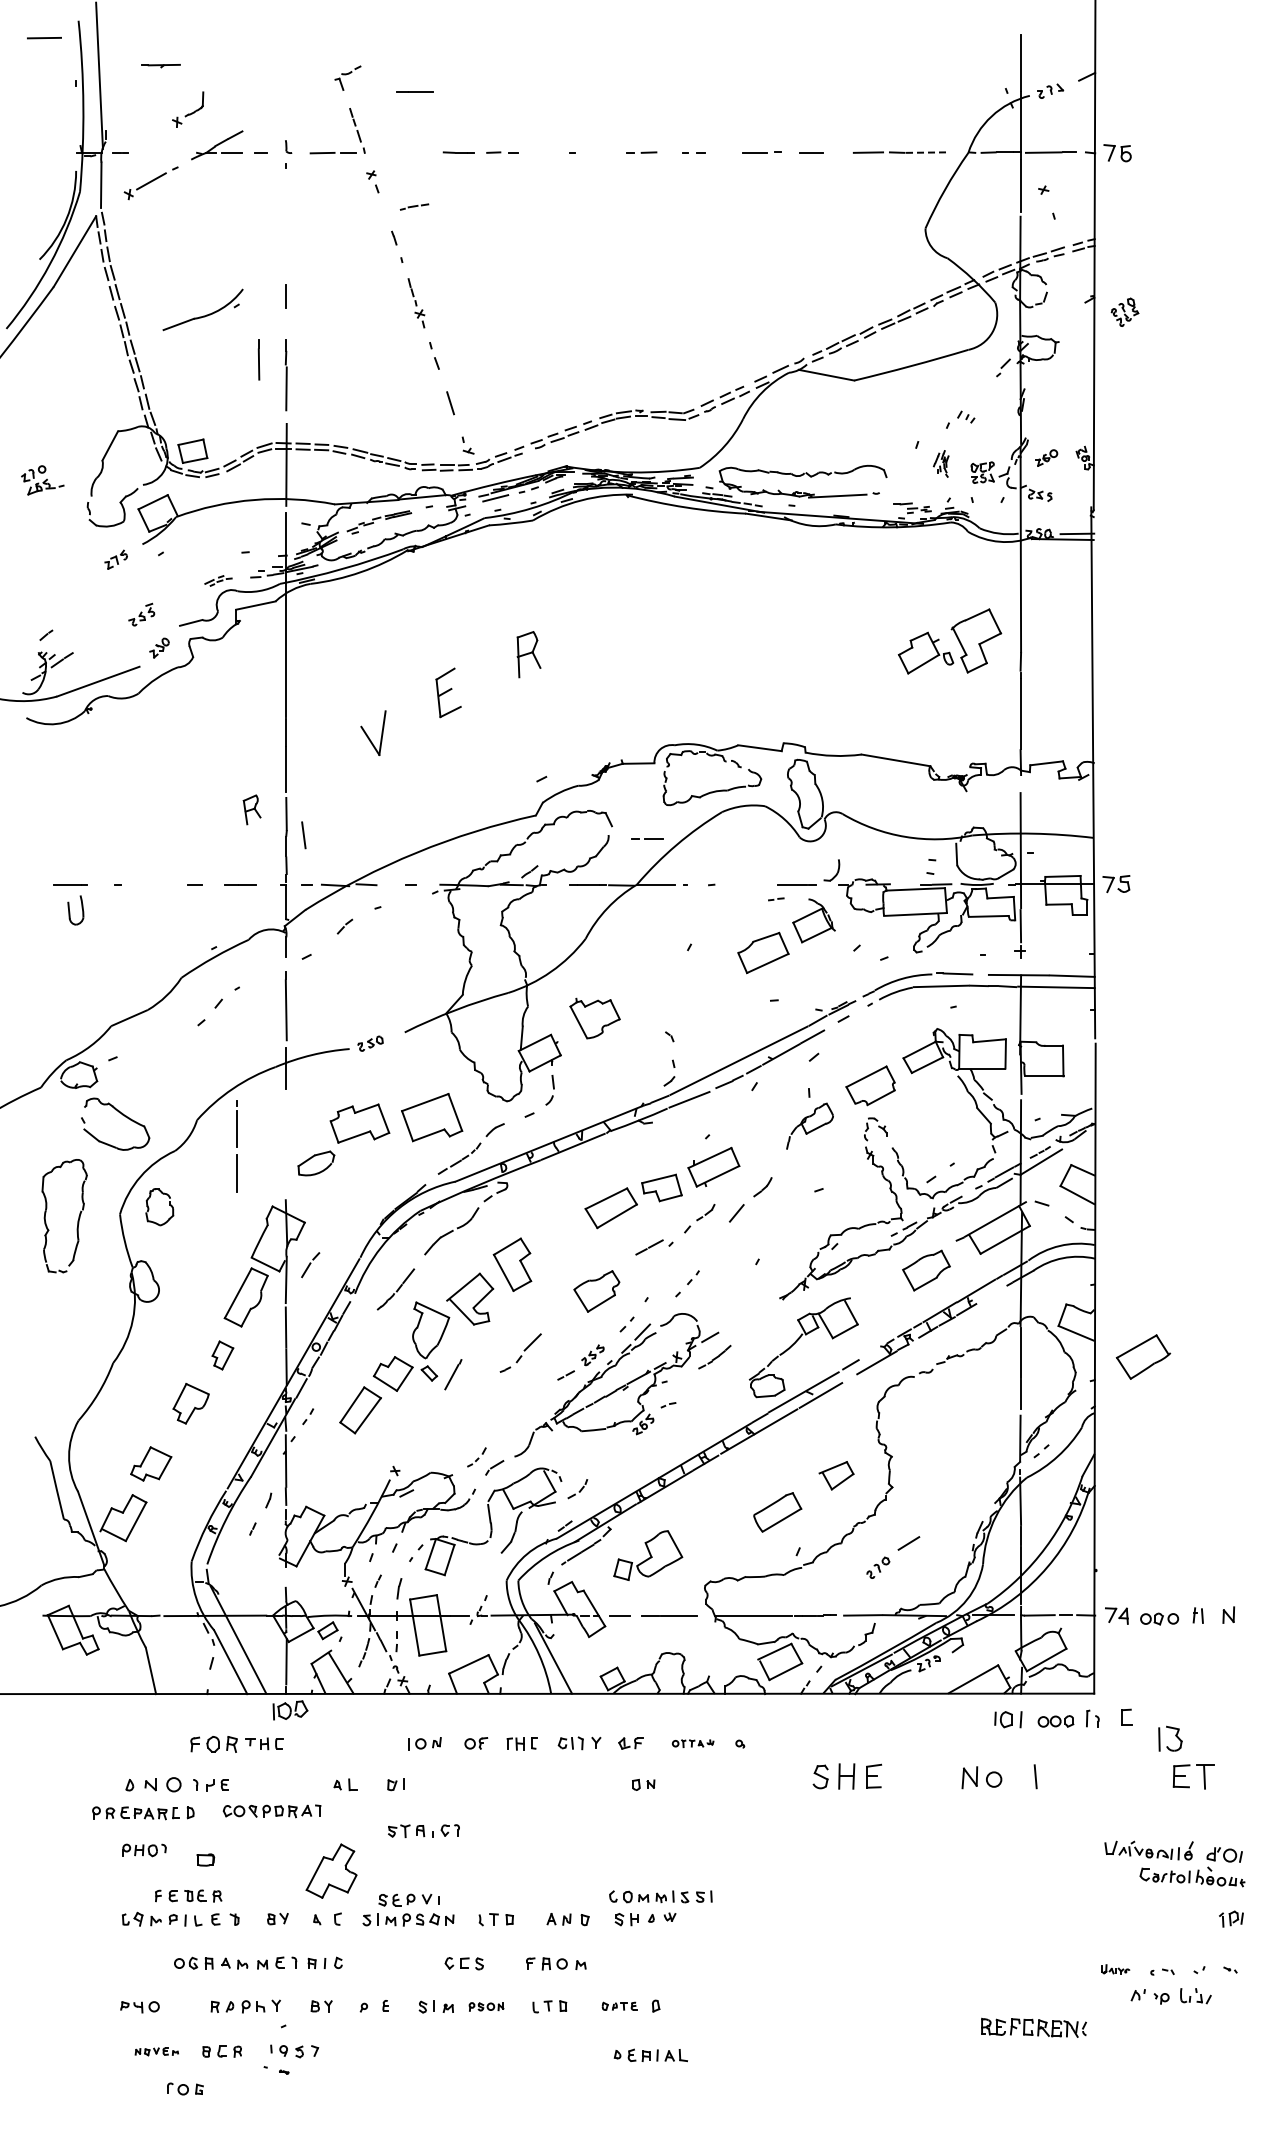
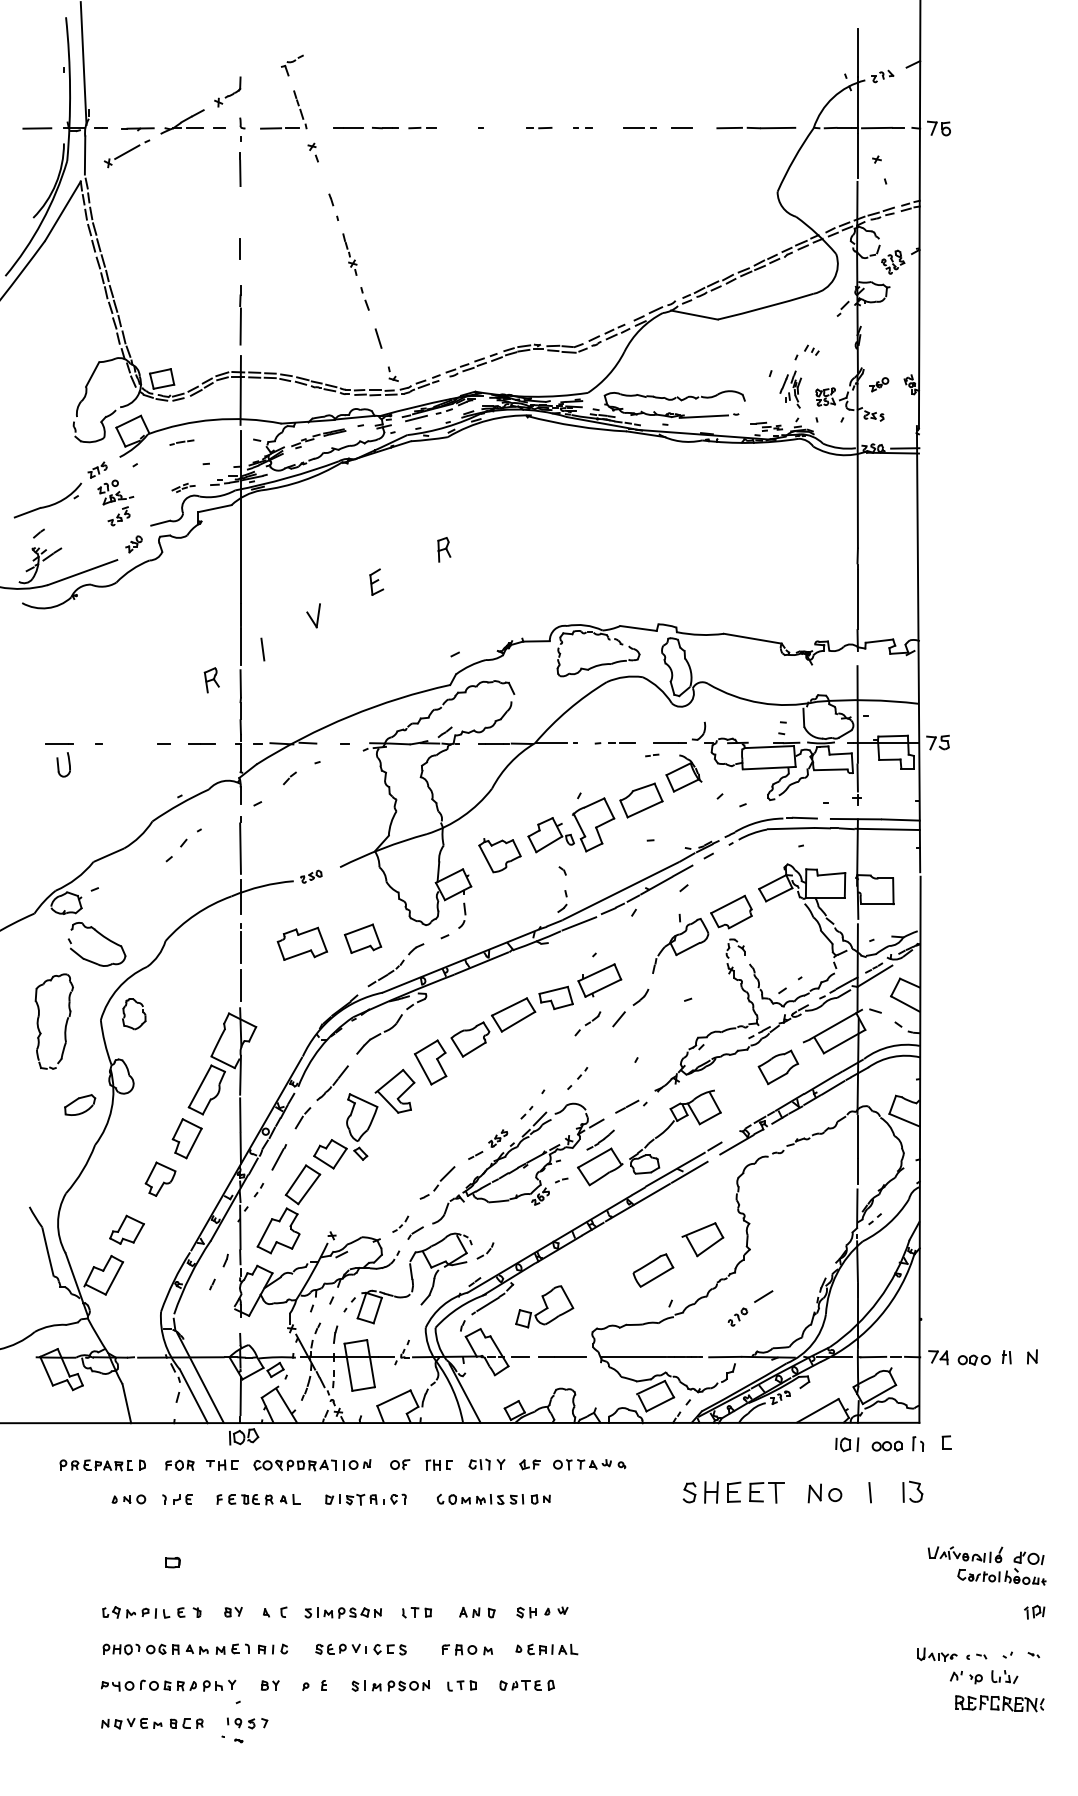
line: (44, 38) -> (37, 128), moved
part: (160, 66) -> (137, 129), moved
line: (414, 91) -> (348, 127), moved
part: (188, 109) -> (228, 91), moved
line: (926, 152) -> (778, 127), dashed -> solid
part: (414, 206) -> (181, 442), moved
part: (1124, 311) -> (892, 261), moved
part: (203, 315) -> (48, 505), moved
line: (258, 359) -> (239, 169), moved
part: (941, 463) -> (791, 389), size x1.67
part: (42, 480) -> (115, 492), moved
part: (956, 637) -> (576, 821), moved
part: (528, 654) -> (444, 549), size x0.62
part: (447, 693) -> (376, 582), size x0.62
part: (372, 732) -> (312, 615), size x0.62
line: (303, 835) -> (262, 649), moved
line: (647, 838) -> (622, 742), moved
part: (431, 1117) -> (362, 938), size x0.71
part: (809, 1126) -> (680, 946), size x1.43
line: (236, 1146) -> (239, 962), moved
part: (316, 1163) -> (80, 1105), moved
part: (654, 1247) -> (631, 1106), moved
part: (310, 1265) -> (302, 1118), moved
part: (596, 1291) -> (470, 1039), moved
line: (991, 1294) -> (833, 1087), added
part: (520, 1352) -> (437, 1182), moved
part: (222, 1355) -> (186, 1138), size x1.67
part: (1143, 1356) -> (600, 1166), moved
line: (453, 1374) -> (279, 1157), moved
part: (836, 1475) -> (702, 1239), size x1.43
part: (1170, 1738) -> (912, 1491), moved
part: (213, 1743) -> (179, 1464), size x0.71
part: (692, 1743) -> (581, 1464), size x1.67
part: (1185, 1776) -> (759, 1492), moved
part: (153, 1784) -> (128, 1499), size x0.71
part: (271, 1811) -> (294, 1465), moved
part: (143, 1813) -> (102, 1465), moved
part: (423, 1831) -> (376, 1500), moved
part: (144, 1850) -> (121, 1649), moved
part: (331, 1870) -> (278, 1230), moved
part: (188, 1895) -> (244, 1499), moved
part: (660, 1896) -> (480, 1499), moved
part: (408, 1899) -> (340, 1648), moved
part: (1115, 1969) -> (937, 1654), size x1.67
part: (486, 2006) -> (408, 1685), size x1.43
part: (619, 2006) -> (520, 1685), size x1.43
part: (1033, 2027) -> (999, 1703), moved
part: (156, 2051) -> (131, 1723), size x1.67
part: (650, 2055) -> (546, 1649), moved
part: (185, 2088) -> (155, 1684), moved

